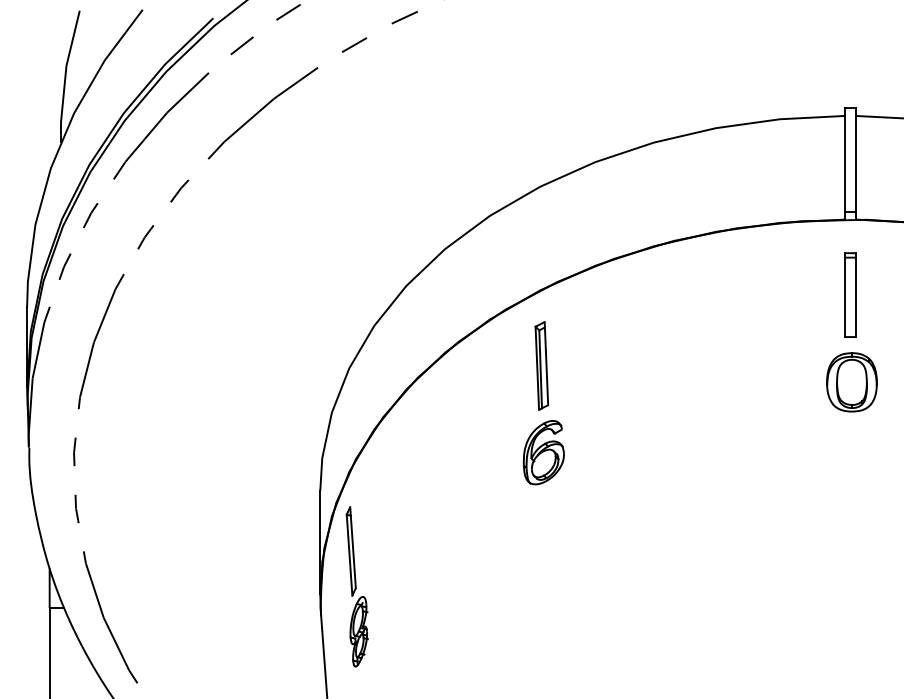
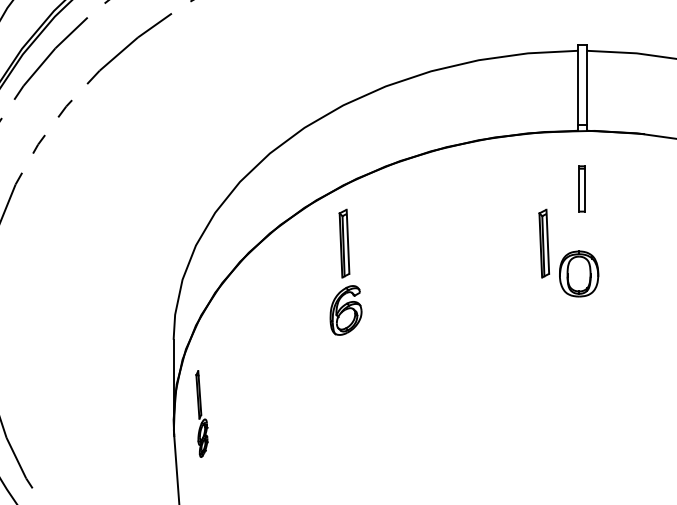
part: (850, 294) -> (582, 188), size x0.7
part: (800, 365) -> (544, 243), added
part: (851, 382) -> (578, 274), moved
part: (356, 586) -> (201, 413), size x0.7

